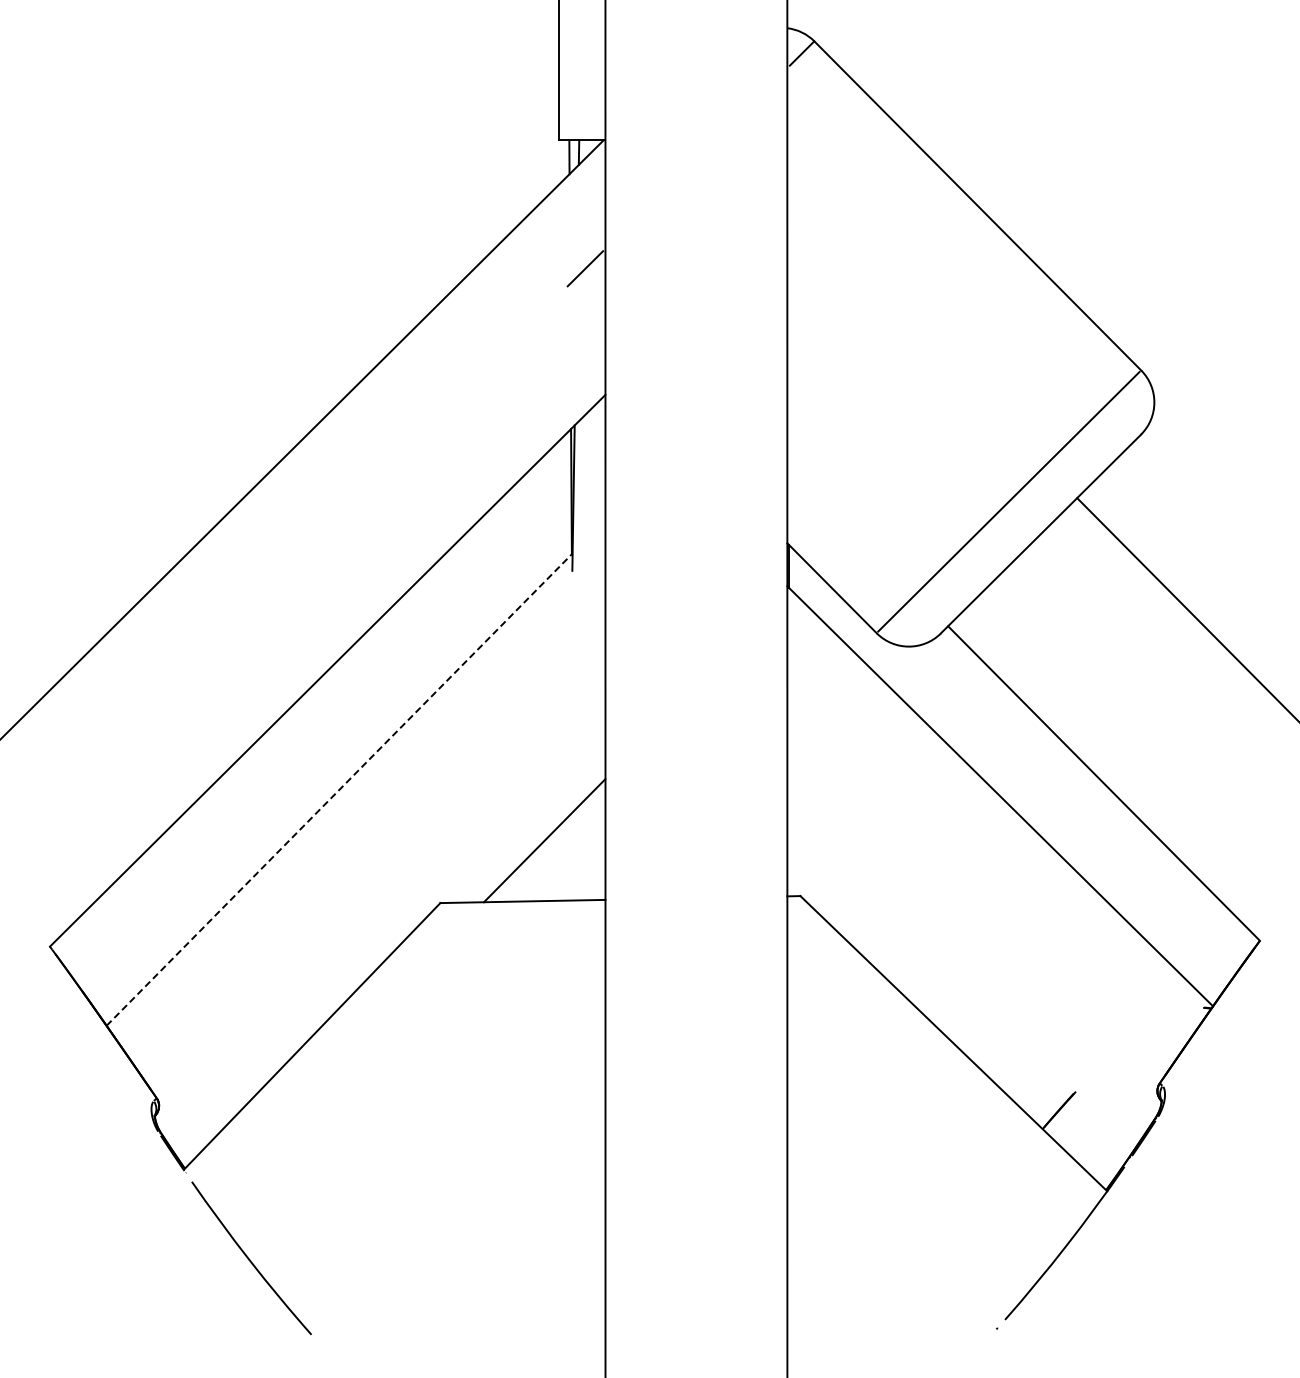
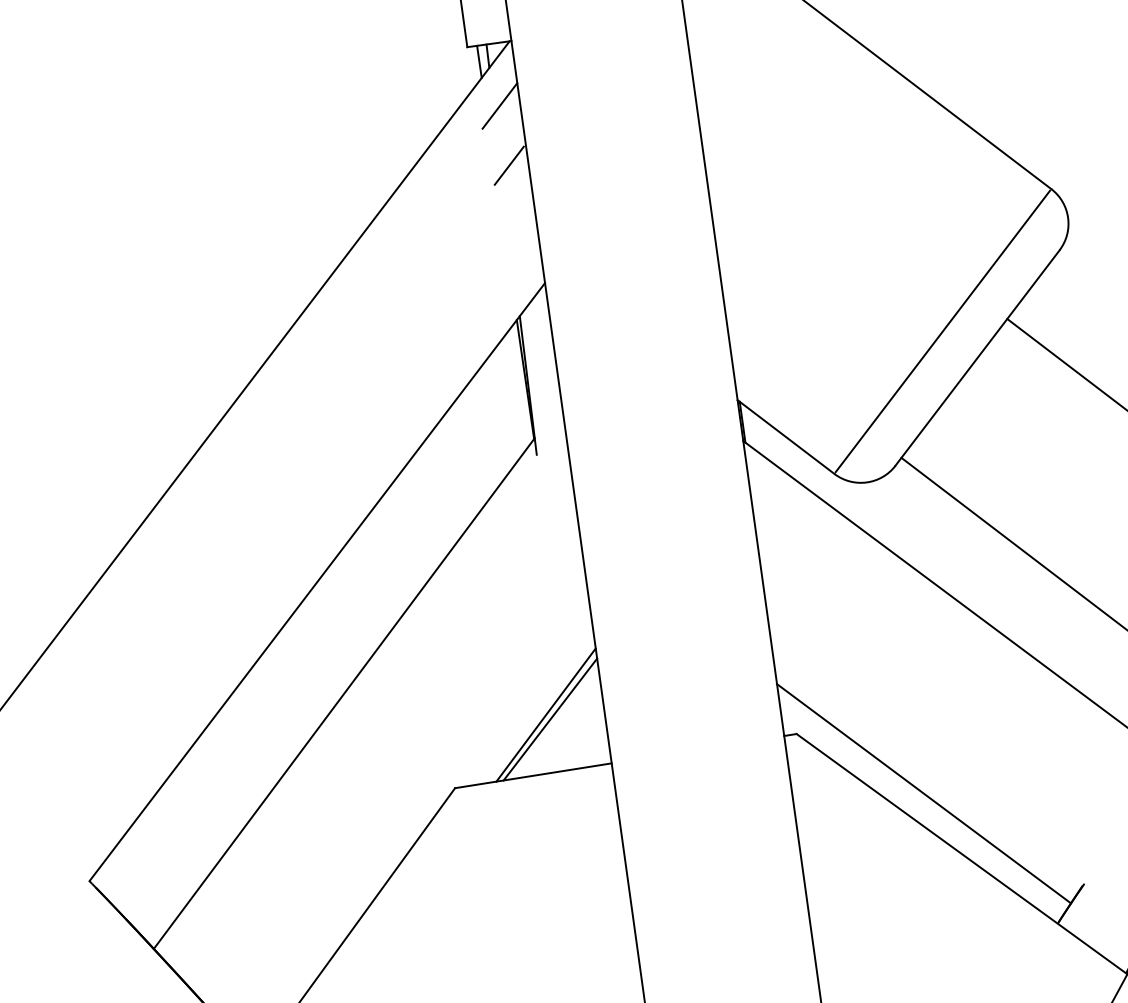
line: (584, 205) -> (500, 105), added
line: (339, 789) -> (344, 693), dashed -> solid
line: (548, 845) -> (550, 719), added
line: (923, 975) -> (924, 793), added

